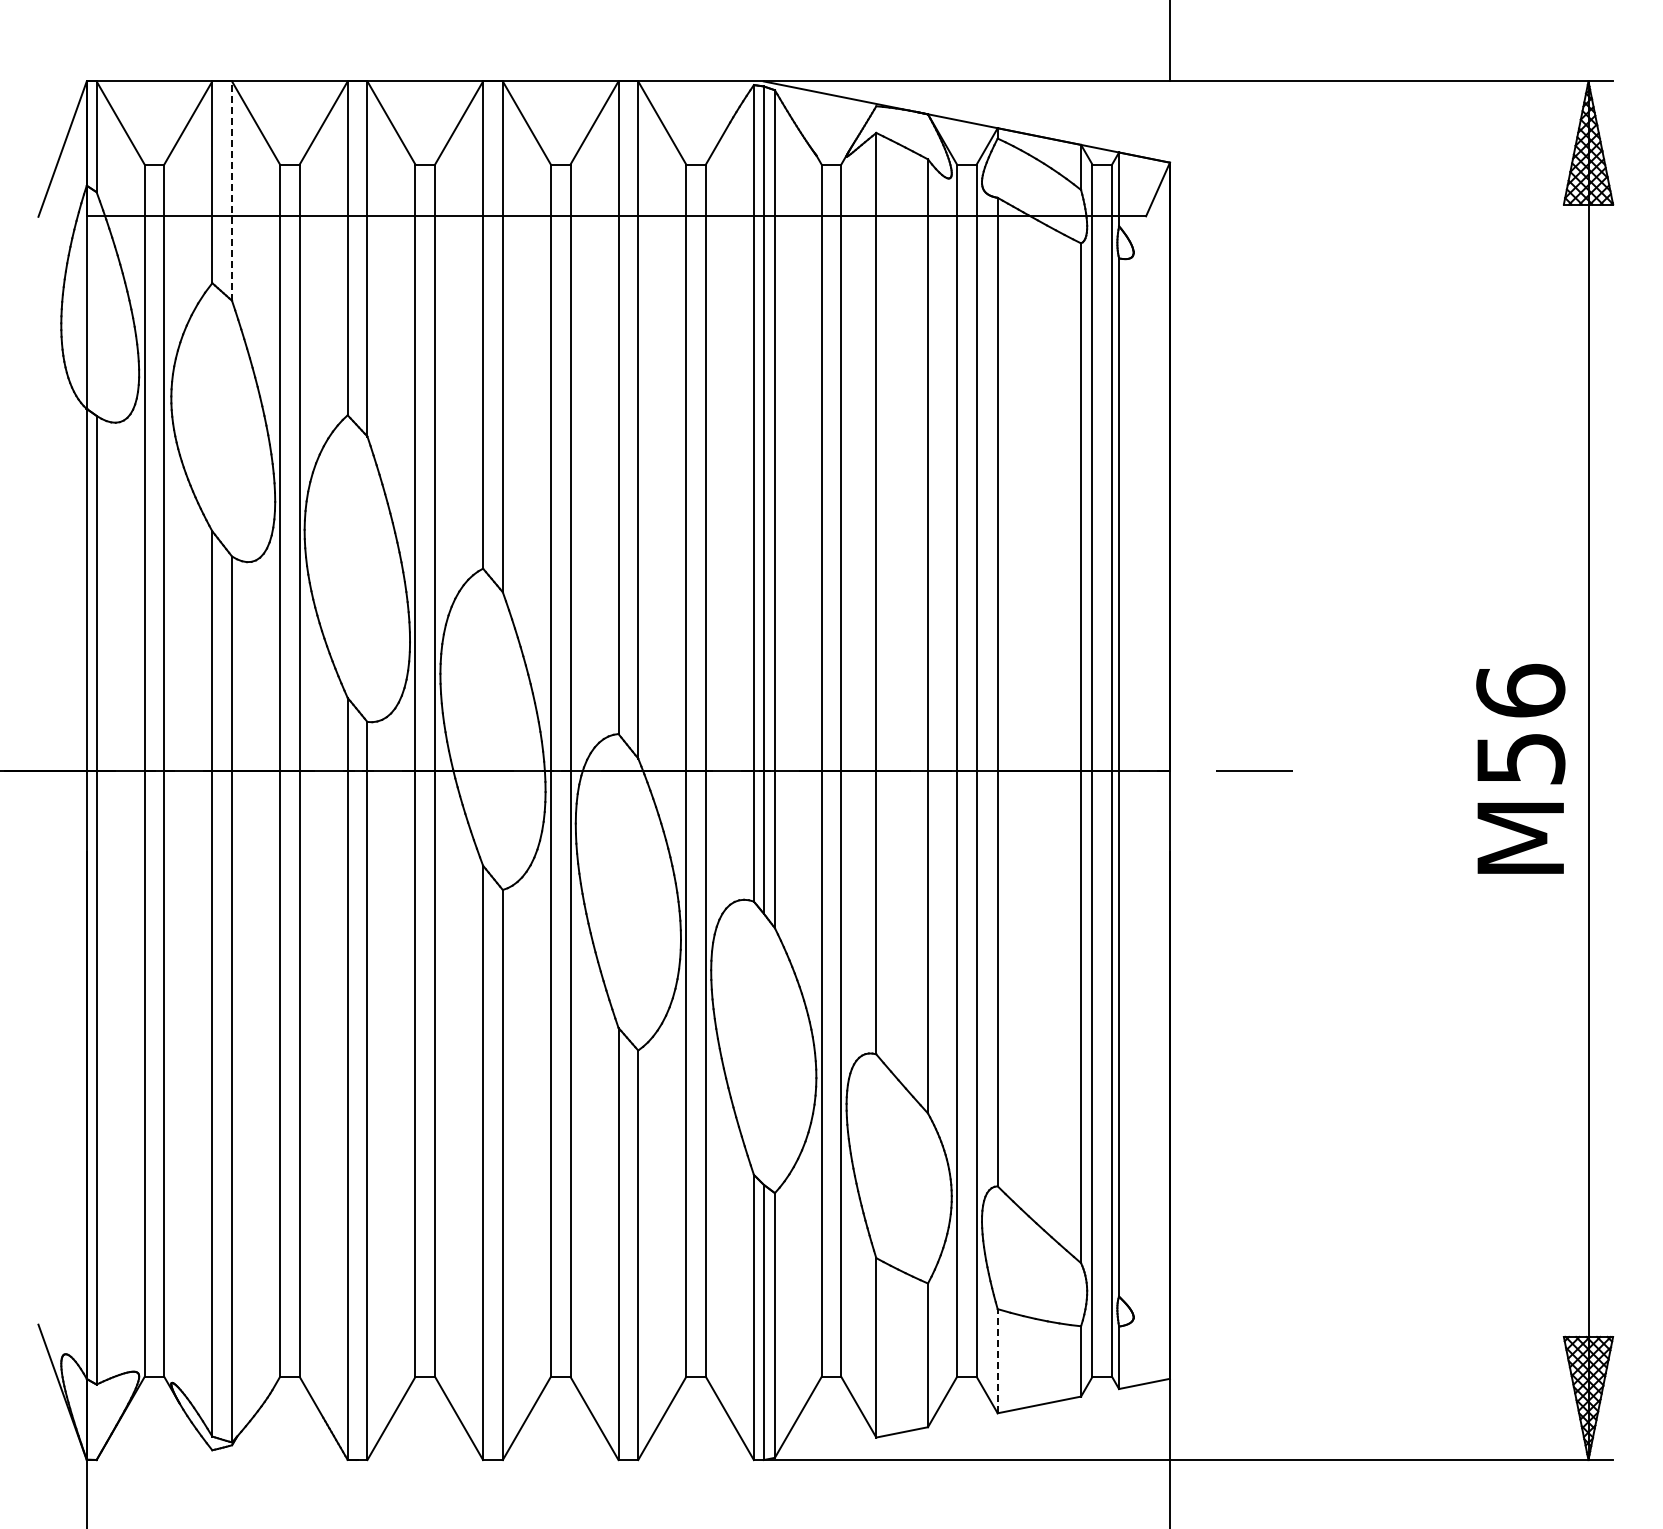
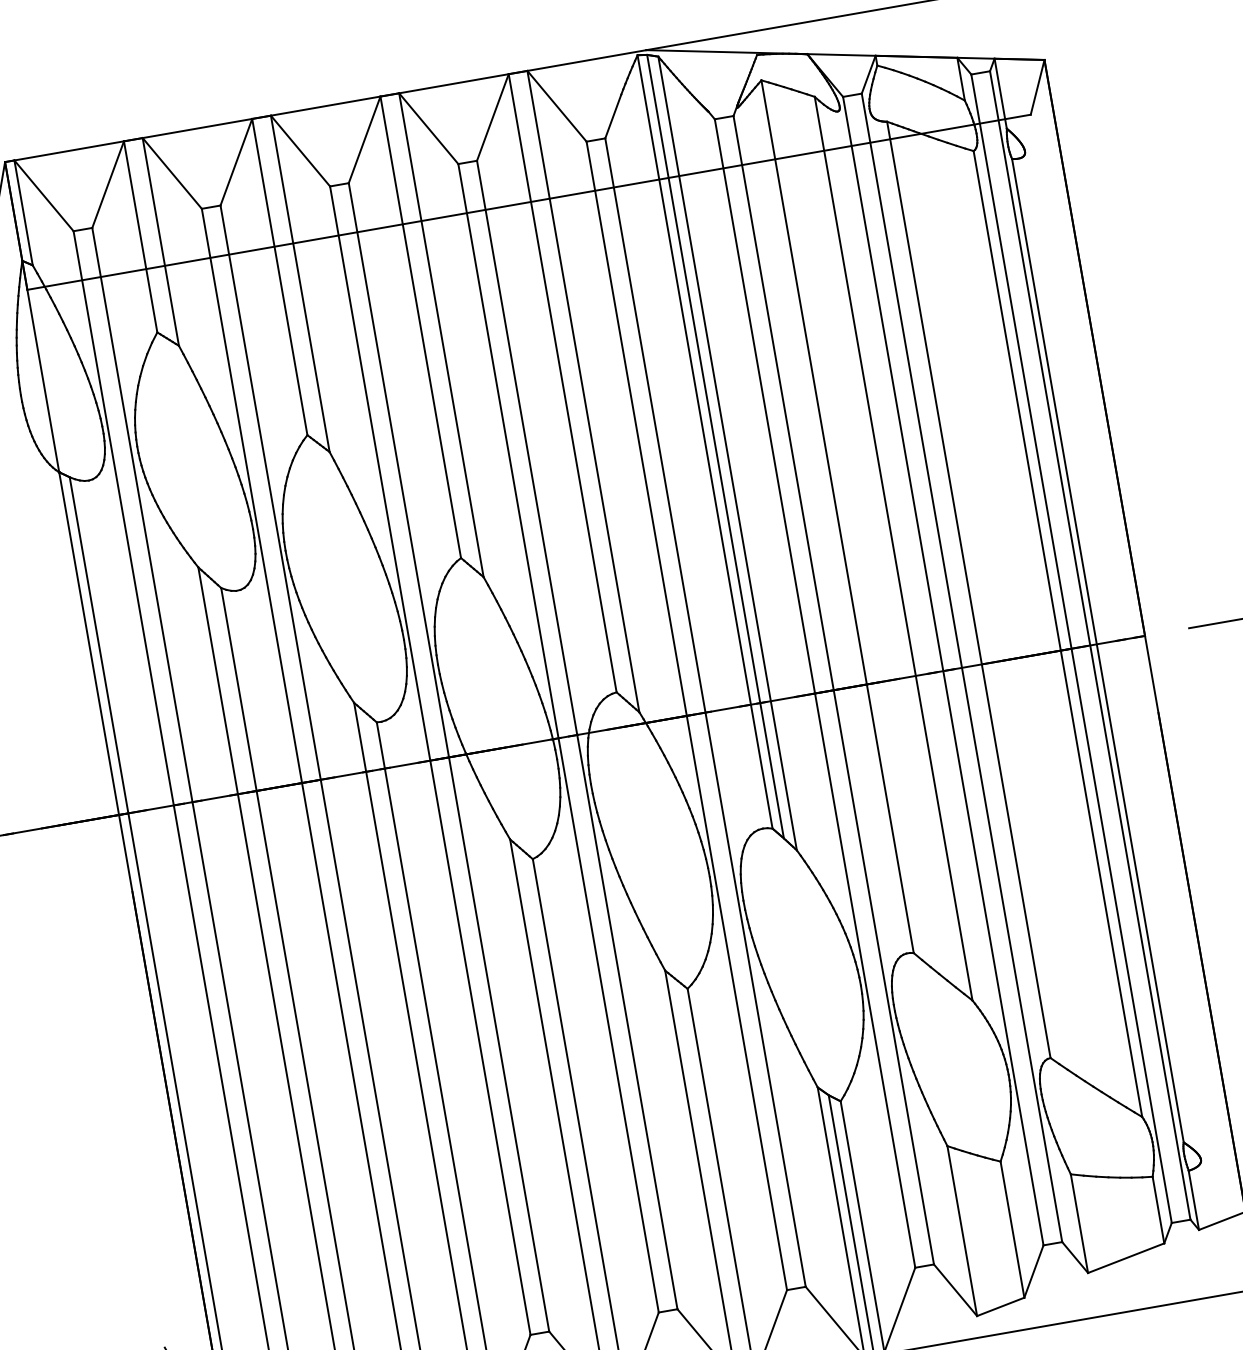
line: (232, 191) -> (161, 242), dashed -> solid
line: (997, 1360) -> (1079, 1223), dashed -> solid

